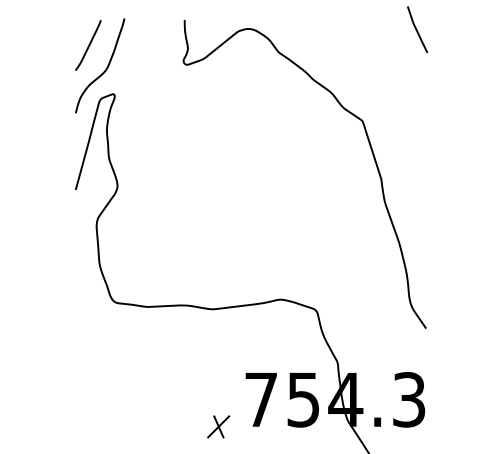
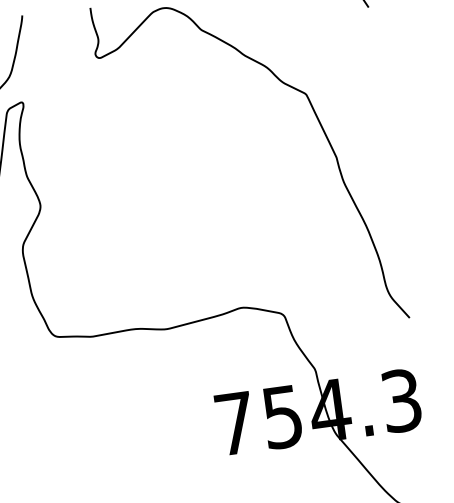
part: (218, 426) -> (191, 460), removed

